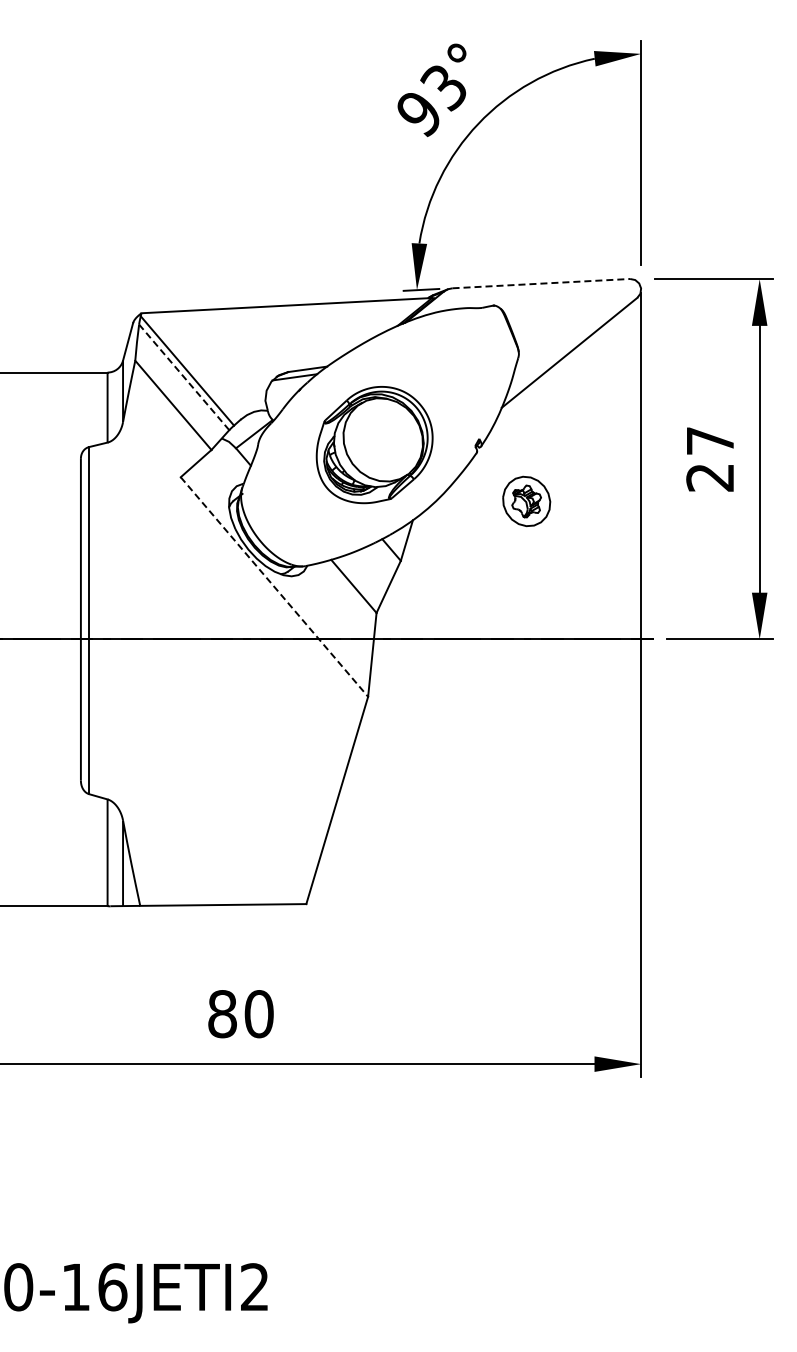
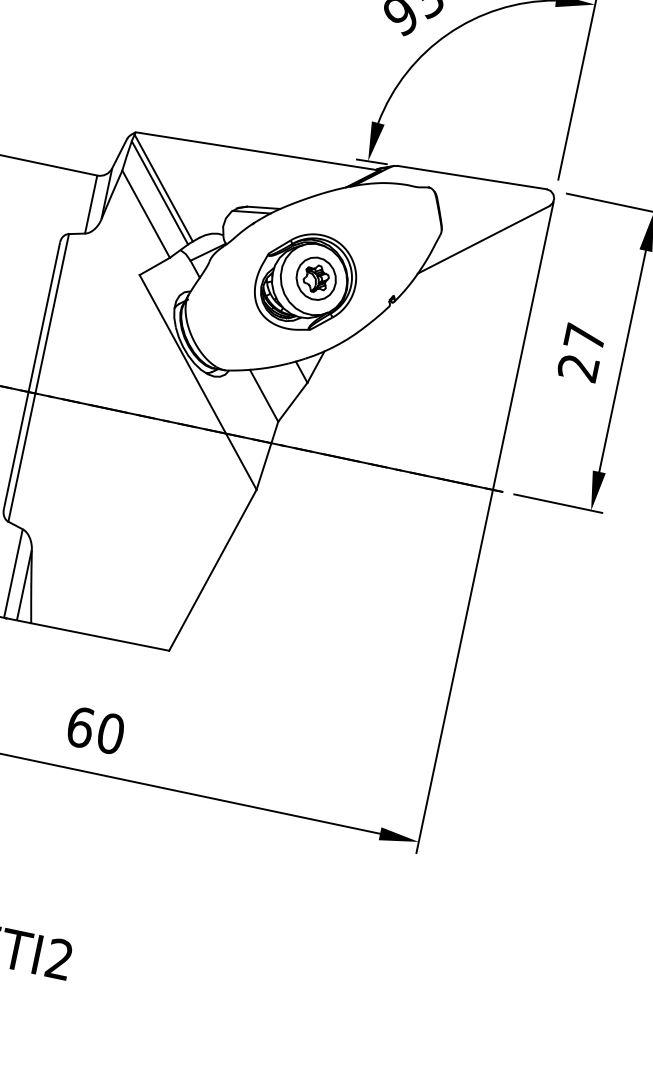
line: (541, 283) -> (472, 177), dashed -> solid
line: (183, 376) -> (159, 192), dashed -> solid
part: (526, 501) -> (316, 278), moved
line: (274, 587) -> (198, 382), dashed -> solid
text: (222, 1014) -> (80, 727), 80 -> 60

